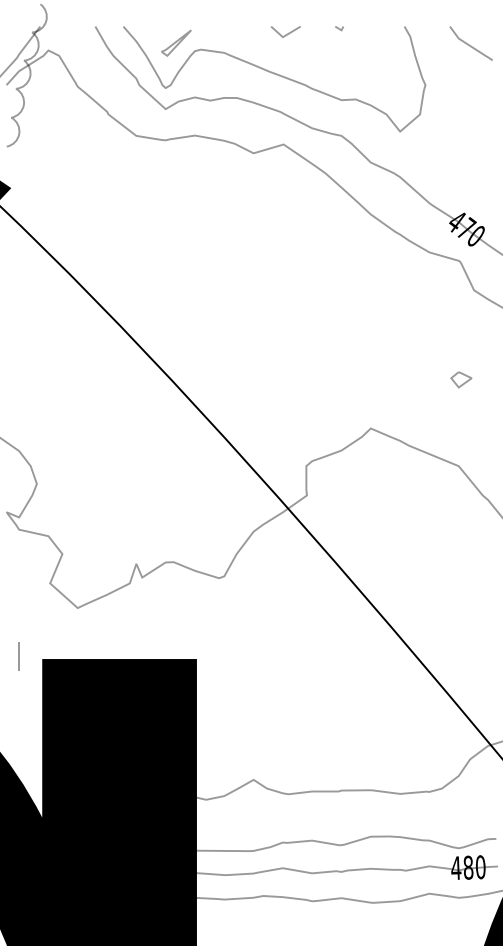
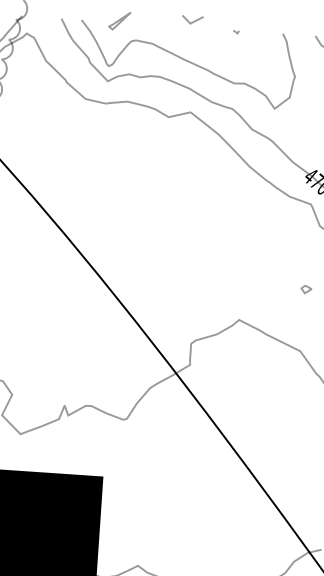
line: (287, 33) -> (193, 21), moved
part: (176, 42) -> (119, 20), moved
part: (461, 379) -> (306, 289), size x0.7

